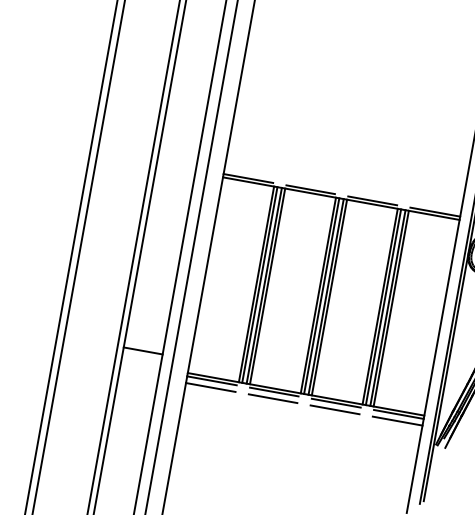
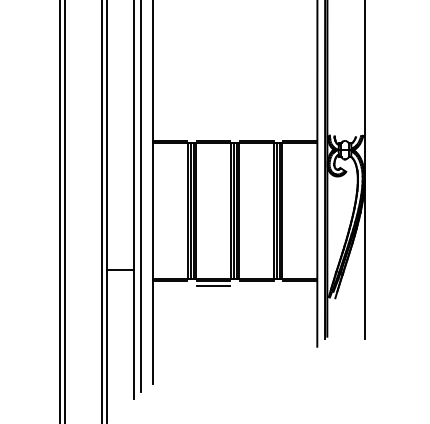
line: (210, 386) -> (169, 285), removed
line: (335, 409) -> (256, 285), removed
line: (397, 420) -> (299, 285), removed

